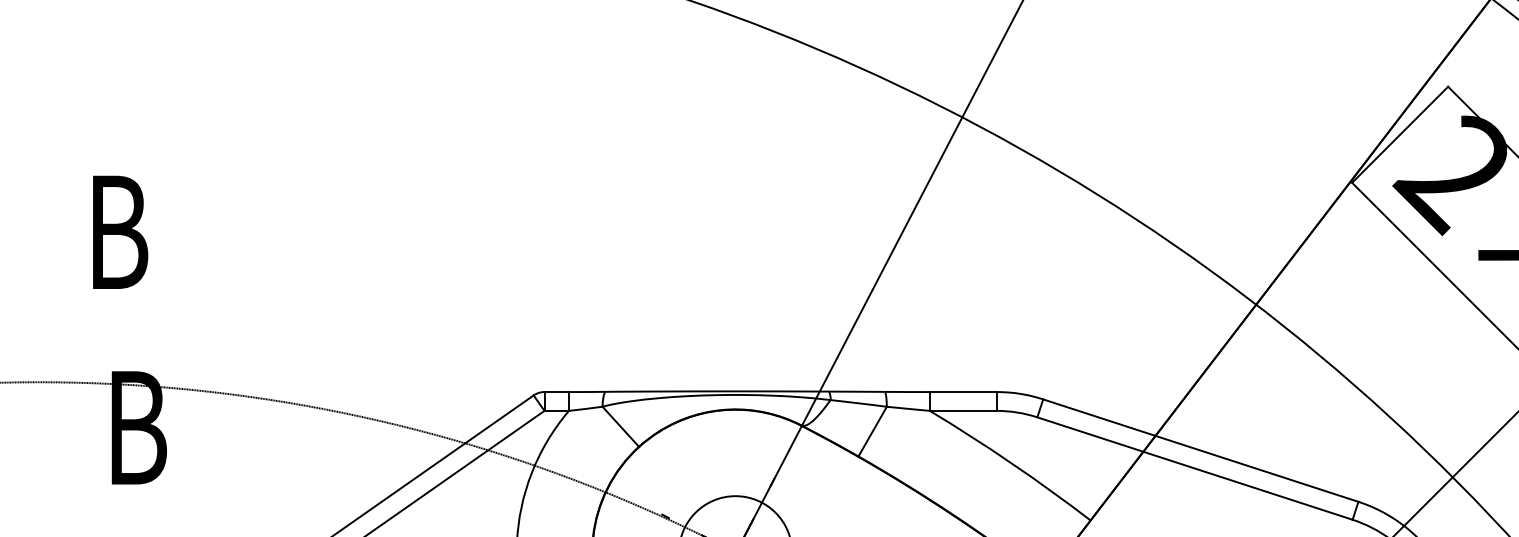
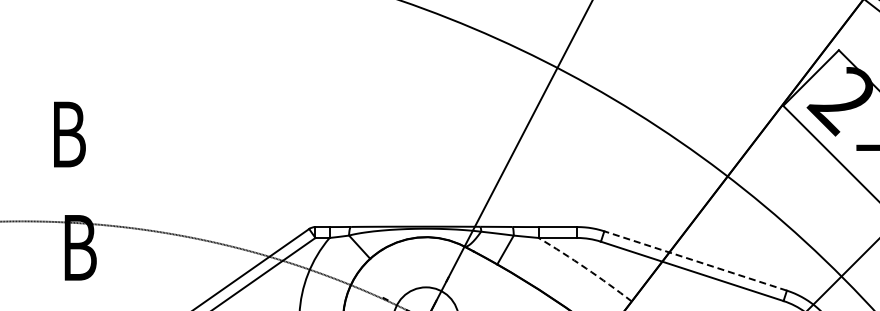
line: (1200, 449) -> (695, 260), solid -> dashed
arc: (1012, 463) -> (586, 268), solid -> dashed

